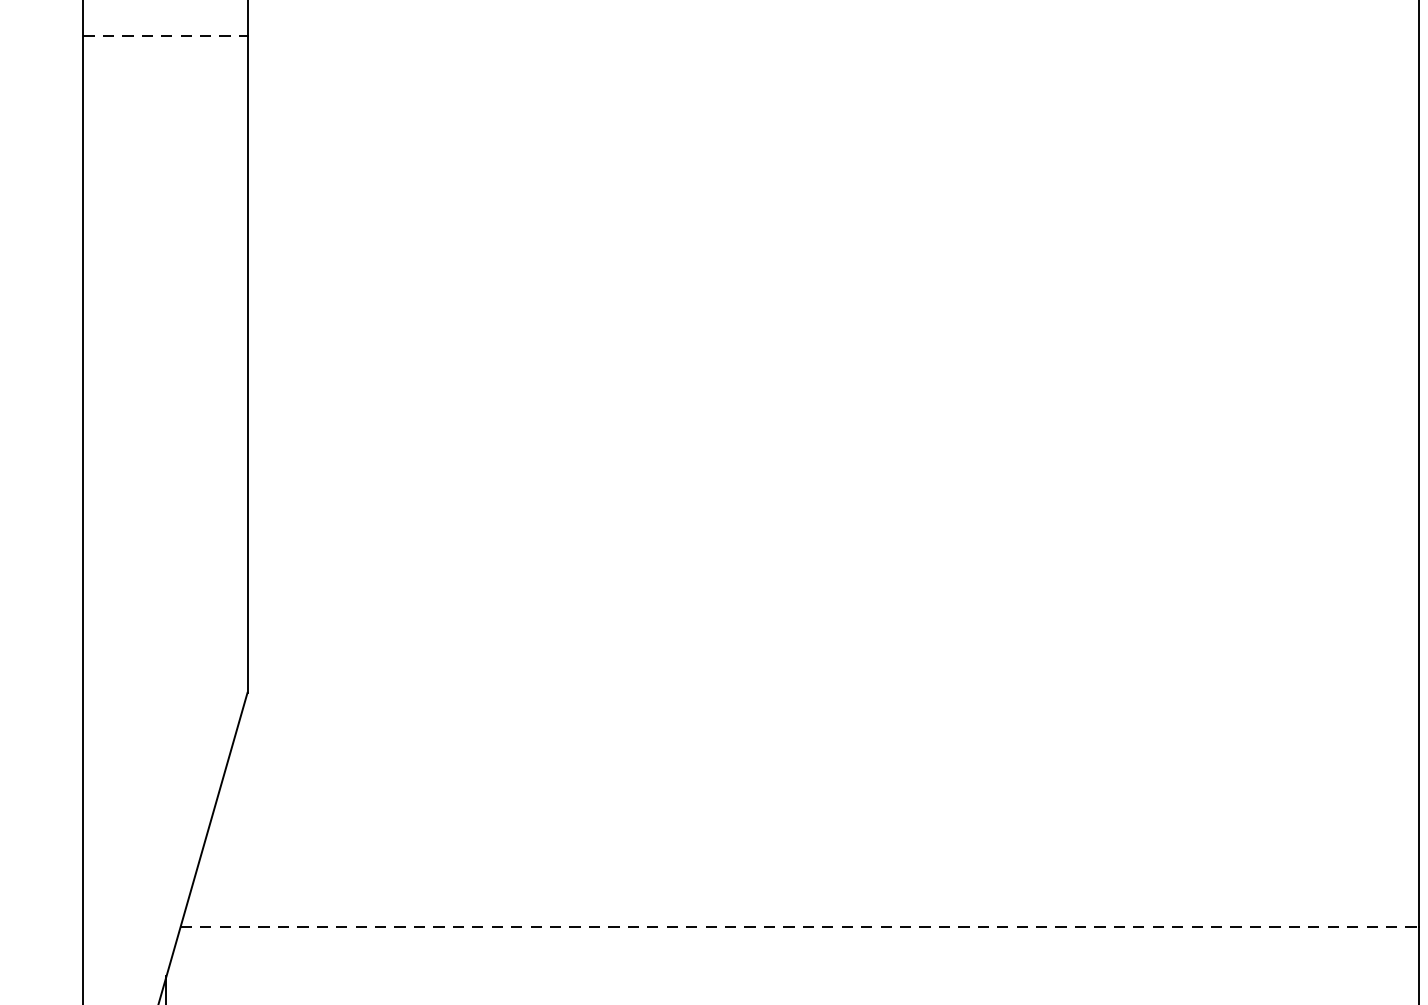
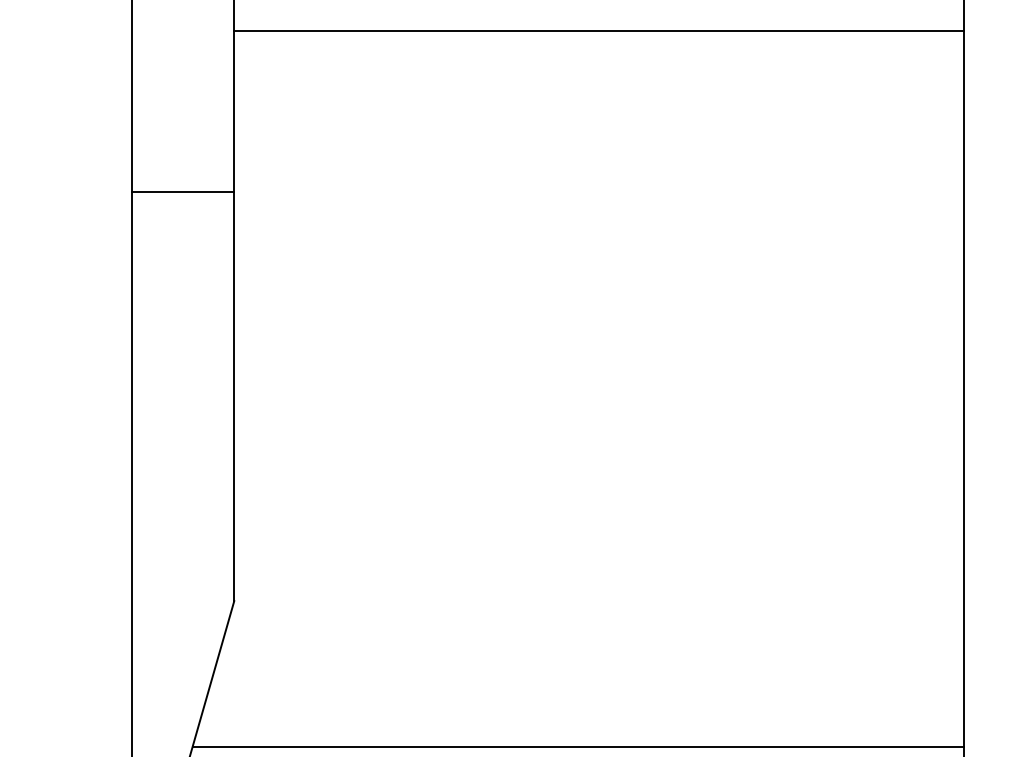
line: (166, 36) -> (183, 192), dashed -> solid
line: (800, 926) -> (578, 746), dashed -> solid

